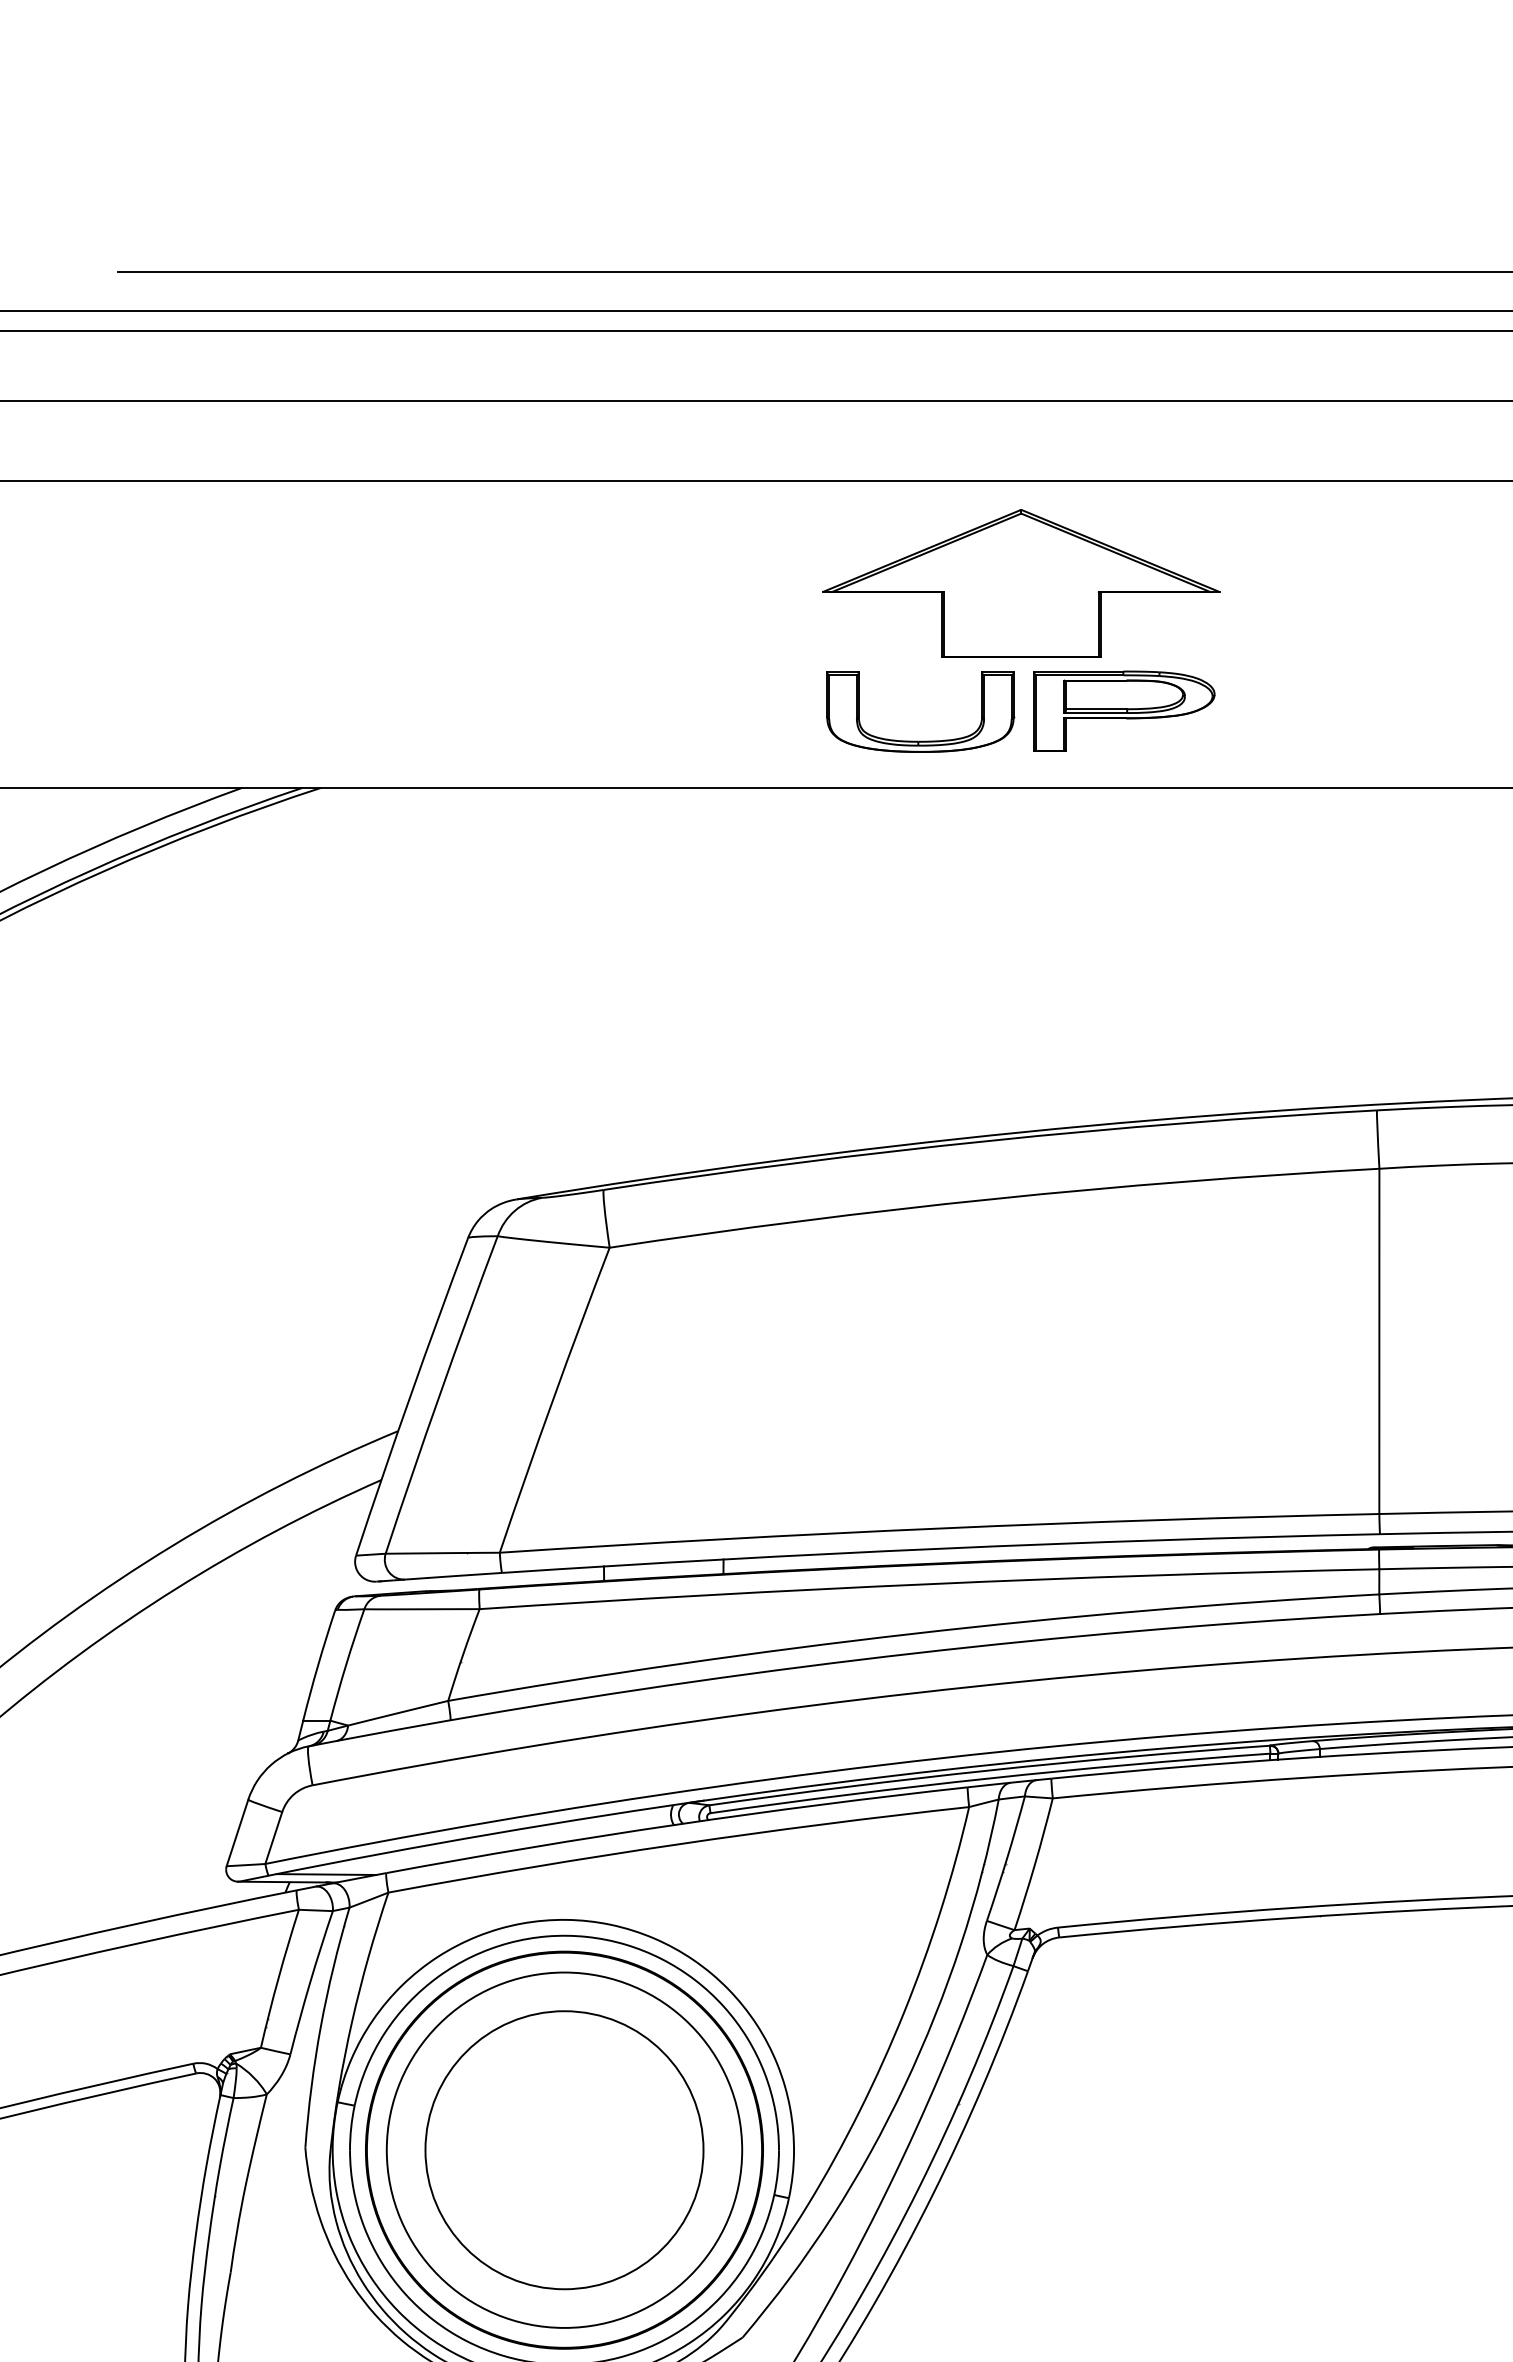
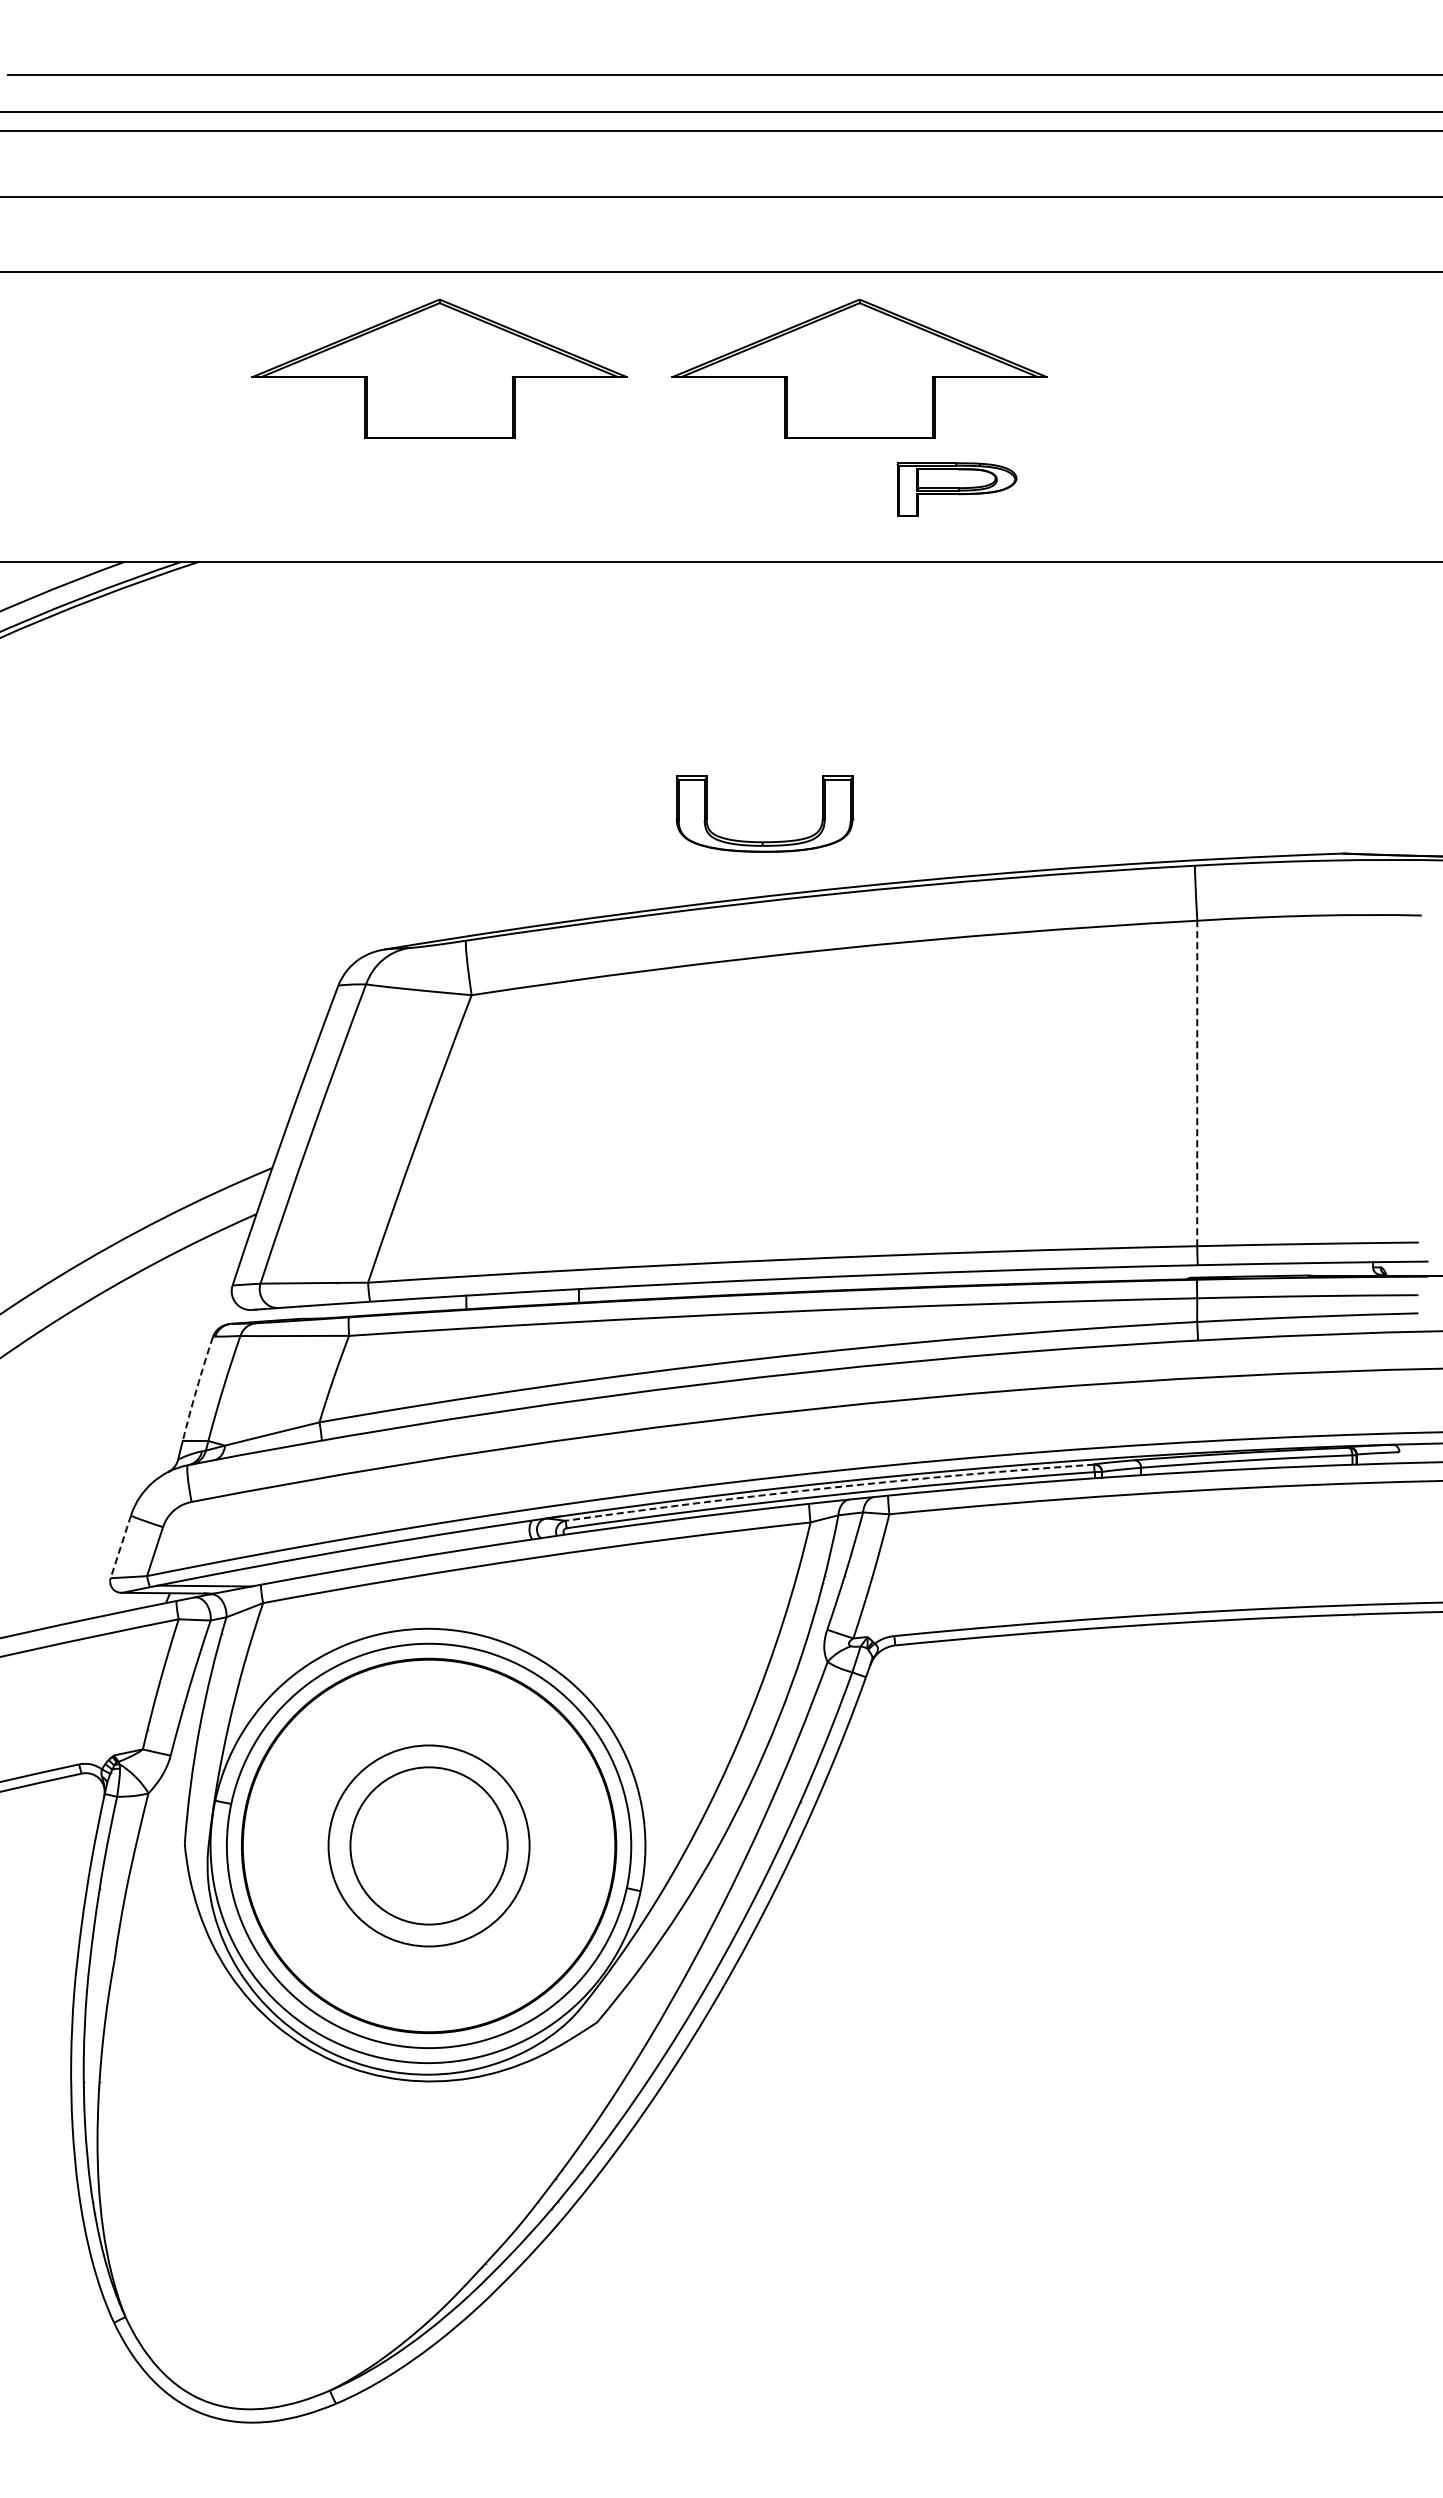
part: (575, 582) -> (439, 368), added
part: (1123, 711) -> (956, 489), size x0.7
part: (920, 741) -> (764, 841), moved
line: (1379, 1341) -> (1197, 1083), solid -> dashed
arc: (317, 1664) -> (196, 1388), solid -> dashed
arc: (989, 1769) -> (829, 1487), solid -> dashed
line: (237, 1832) -> (120, 1546), solid -> dashed
circle: (563, 2149) -> (428, 1845), size x0.6
circle: (564, 2149) -> (429, 1845), size x0.6

